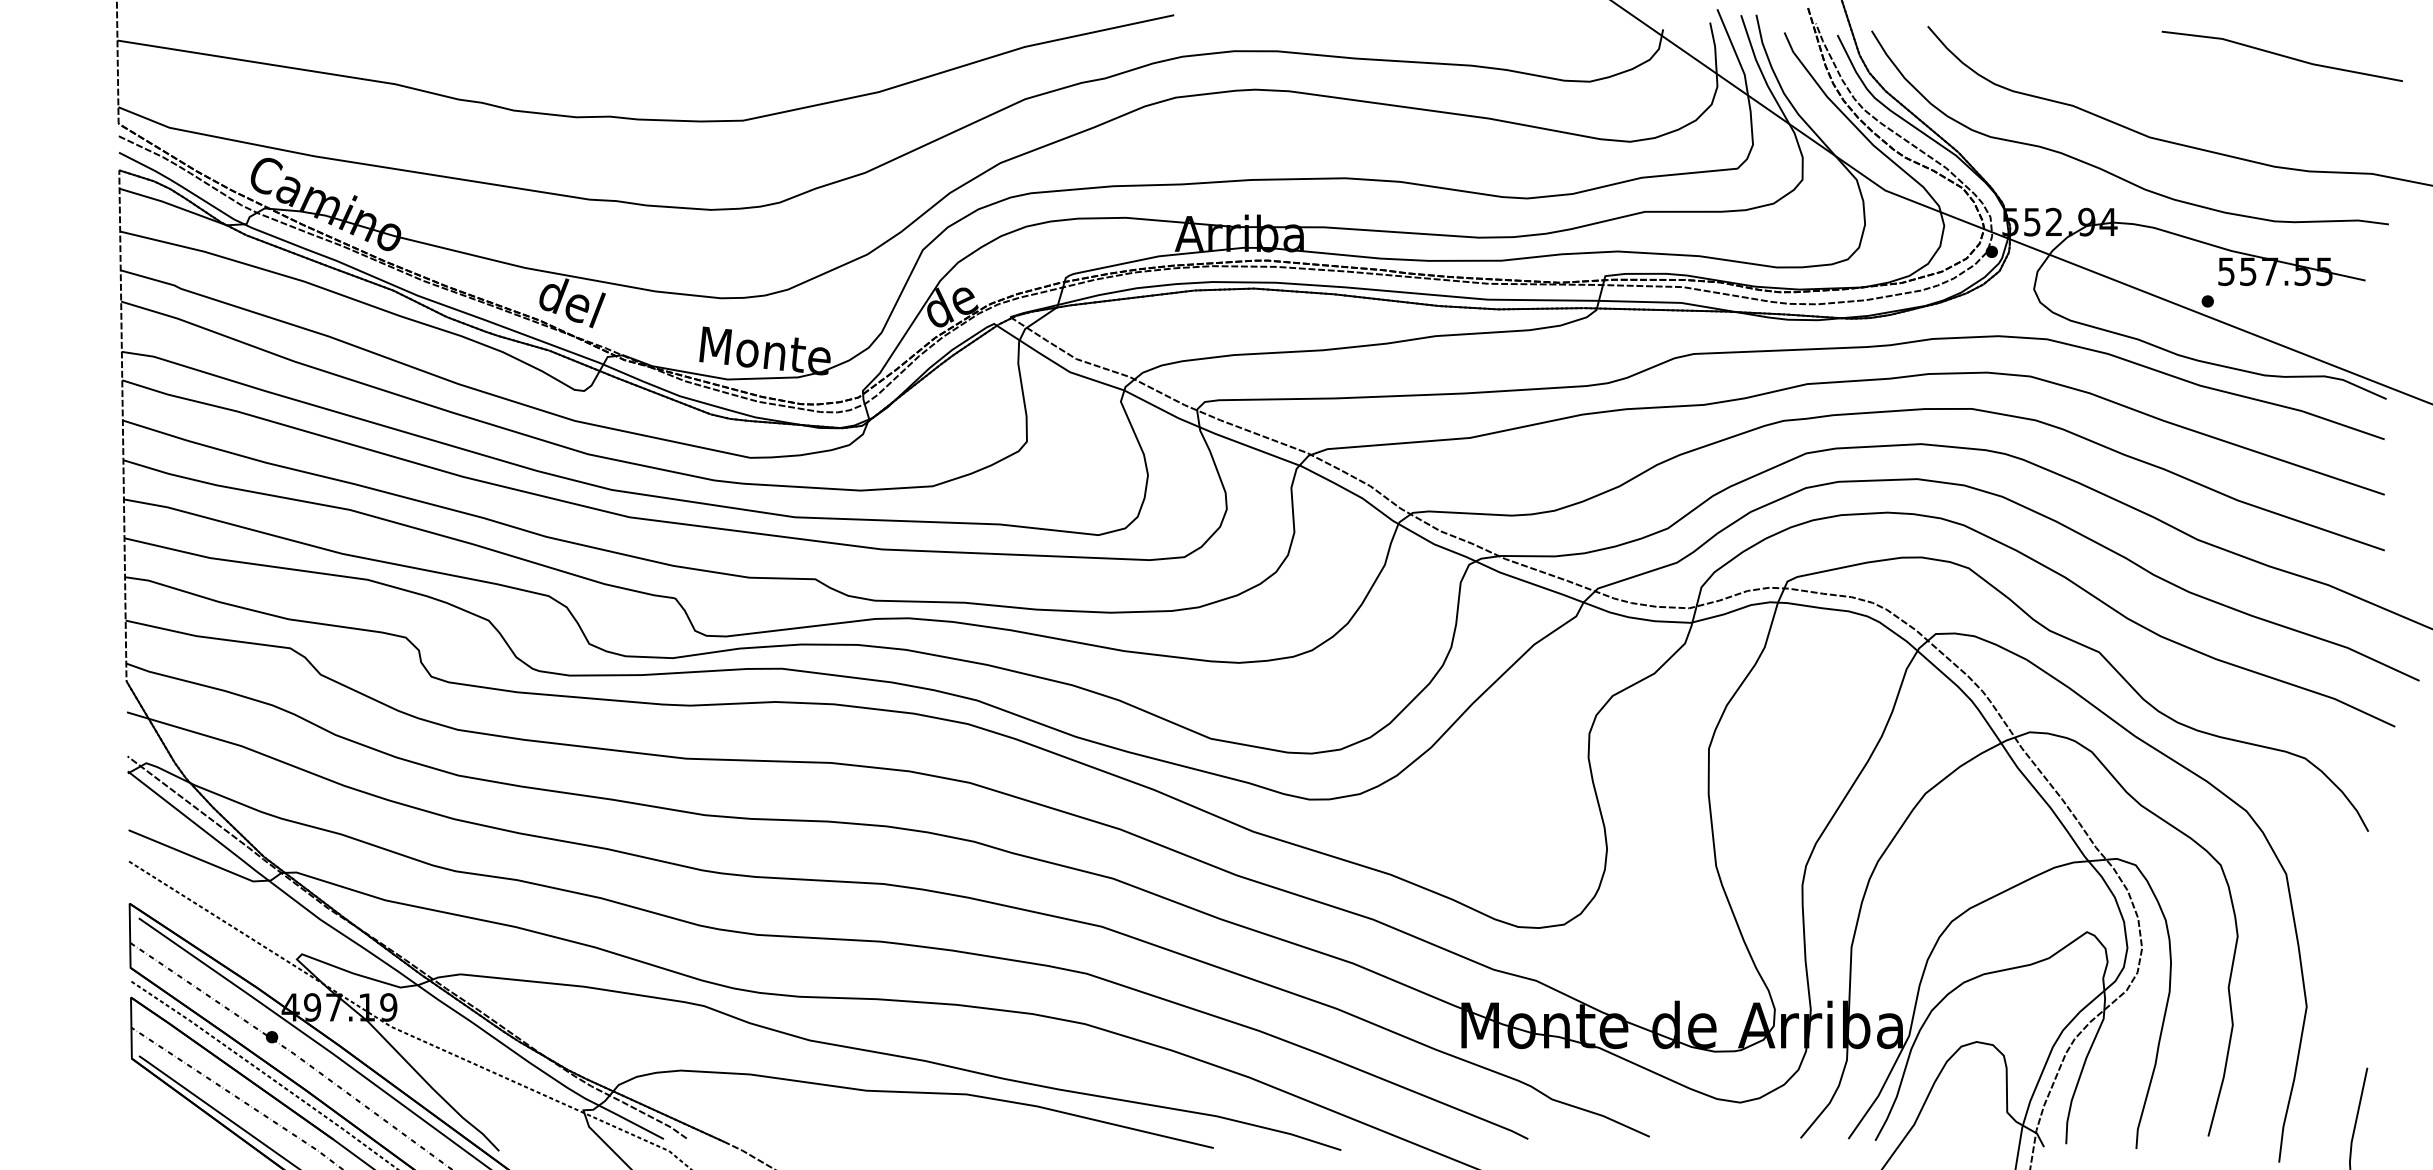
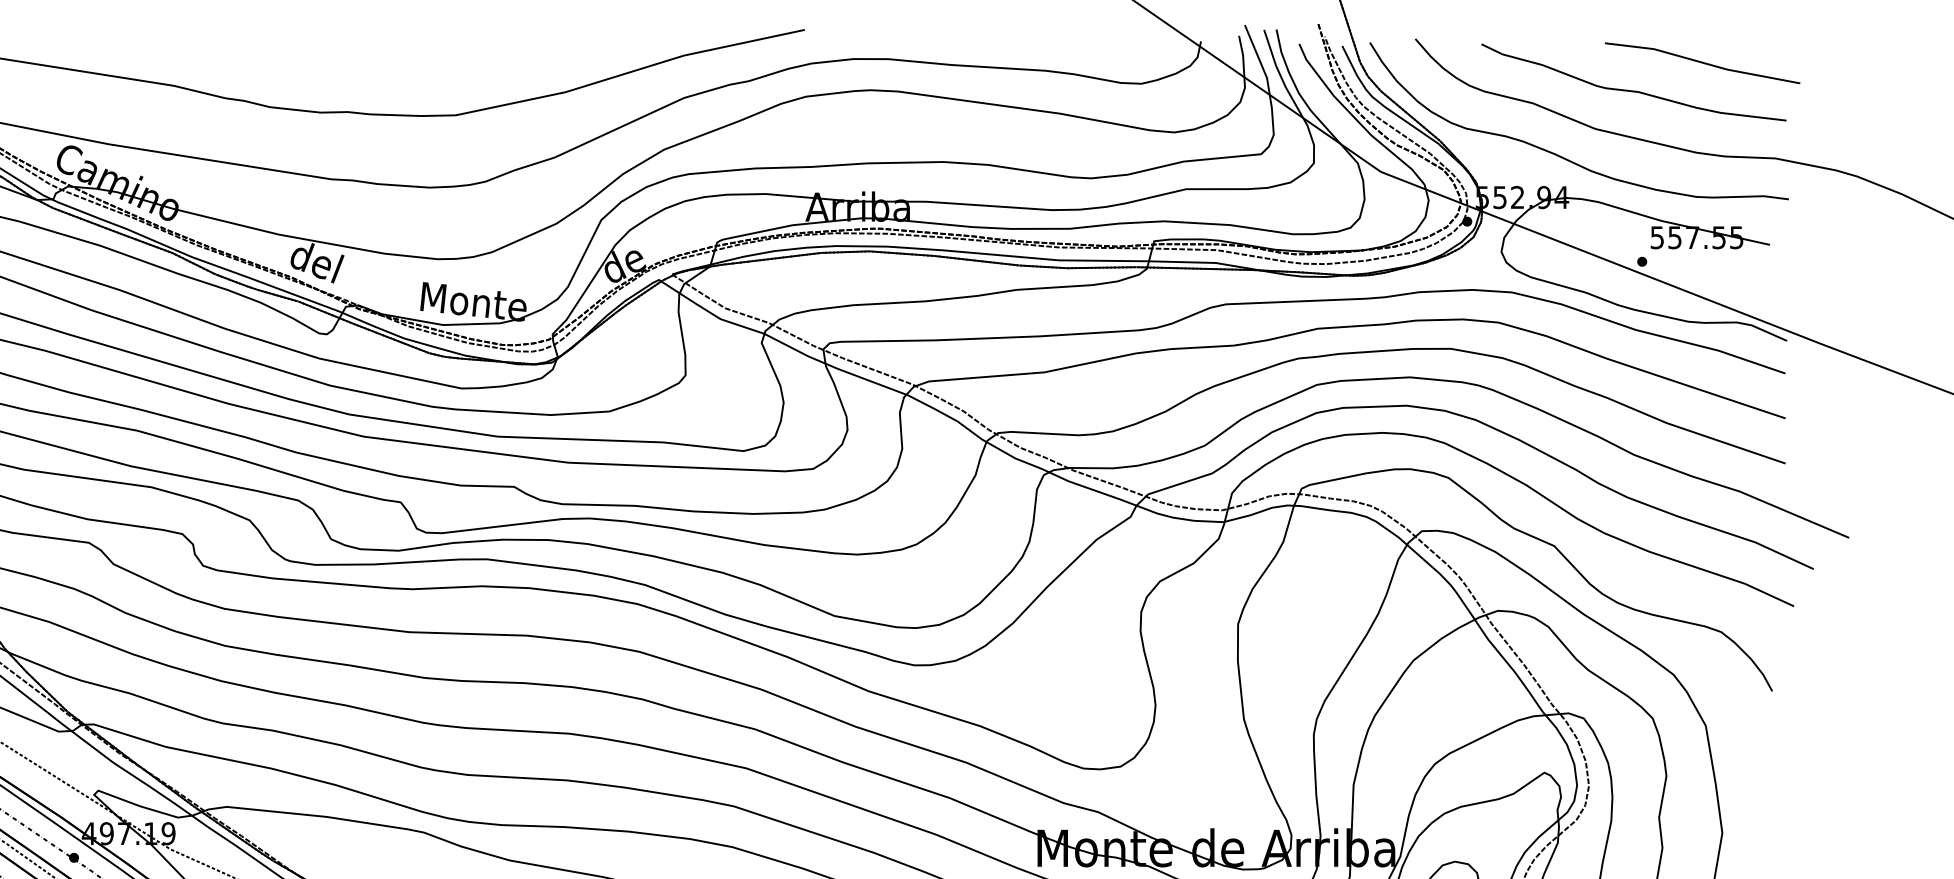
curve: (2193, 89) -> (1630, 90), added

